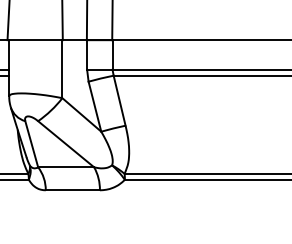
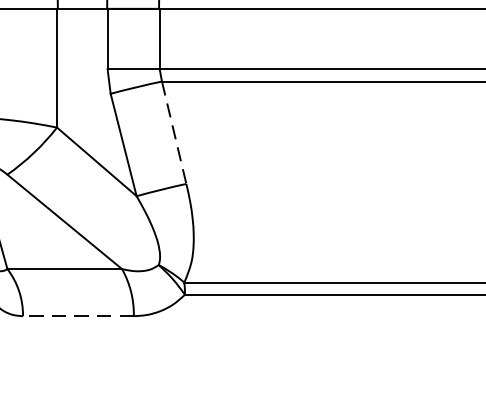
line: (119, 100) -> (173, 132), solid -> dashed
line: (72, 190) -> (77, 316), solid -> dashed

